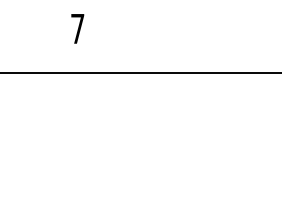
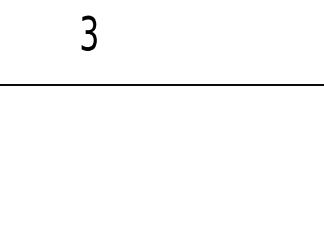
text: (77, 28) -> (88, 32), 7 -> 3

